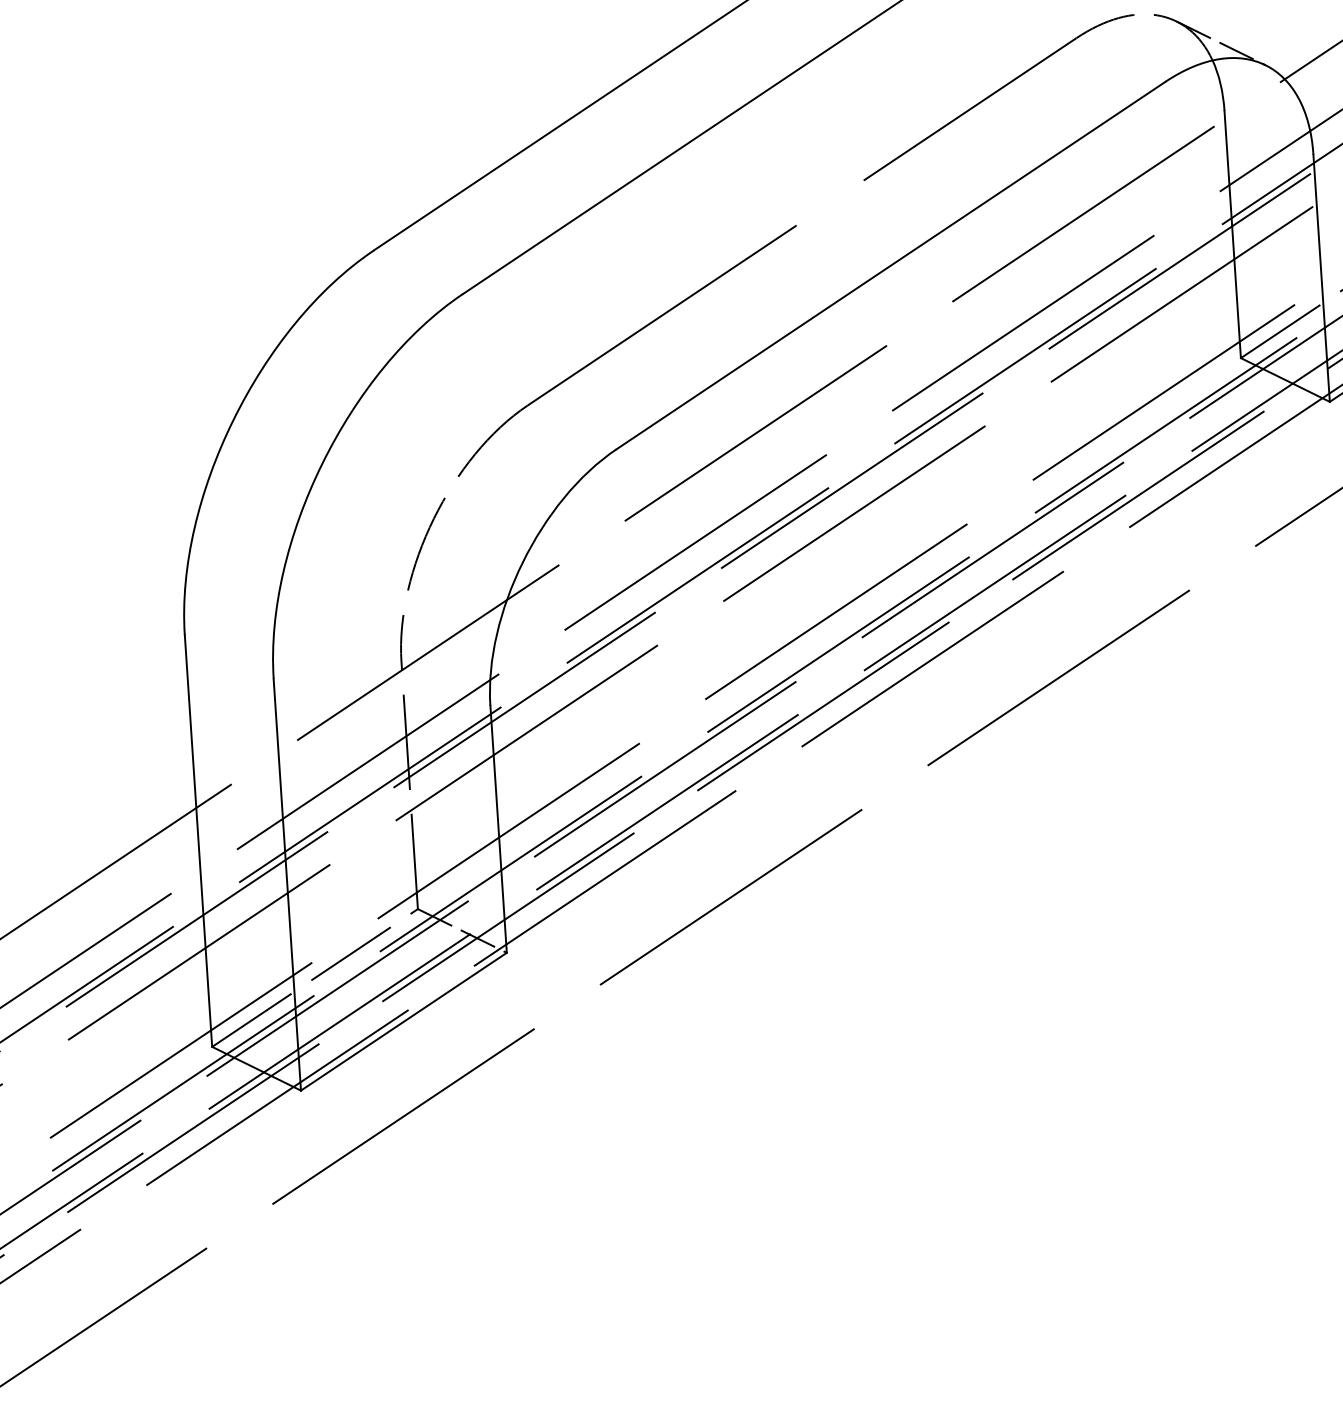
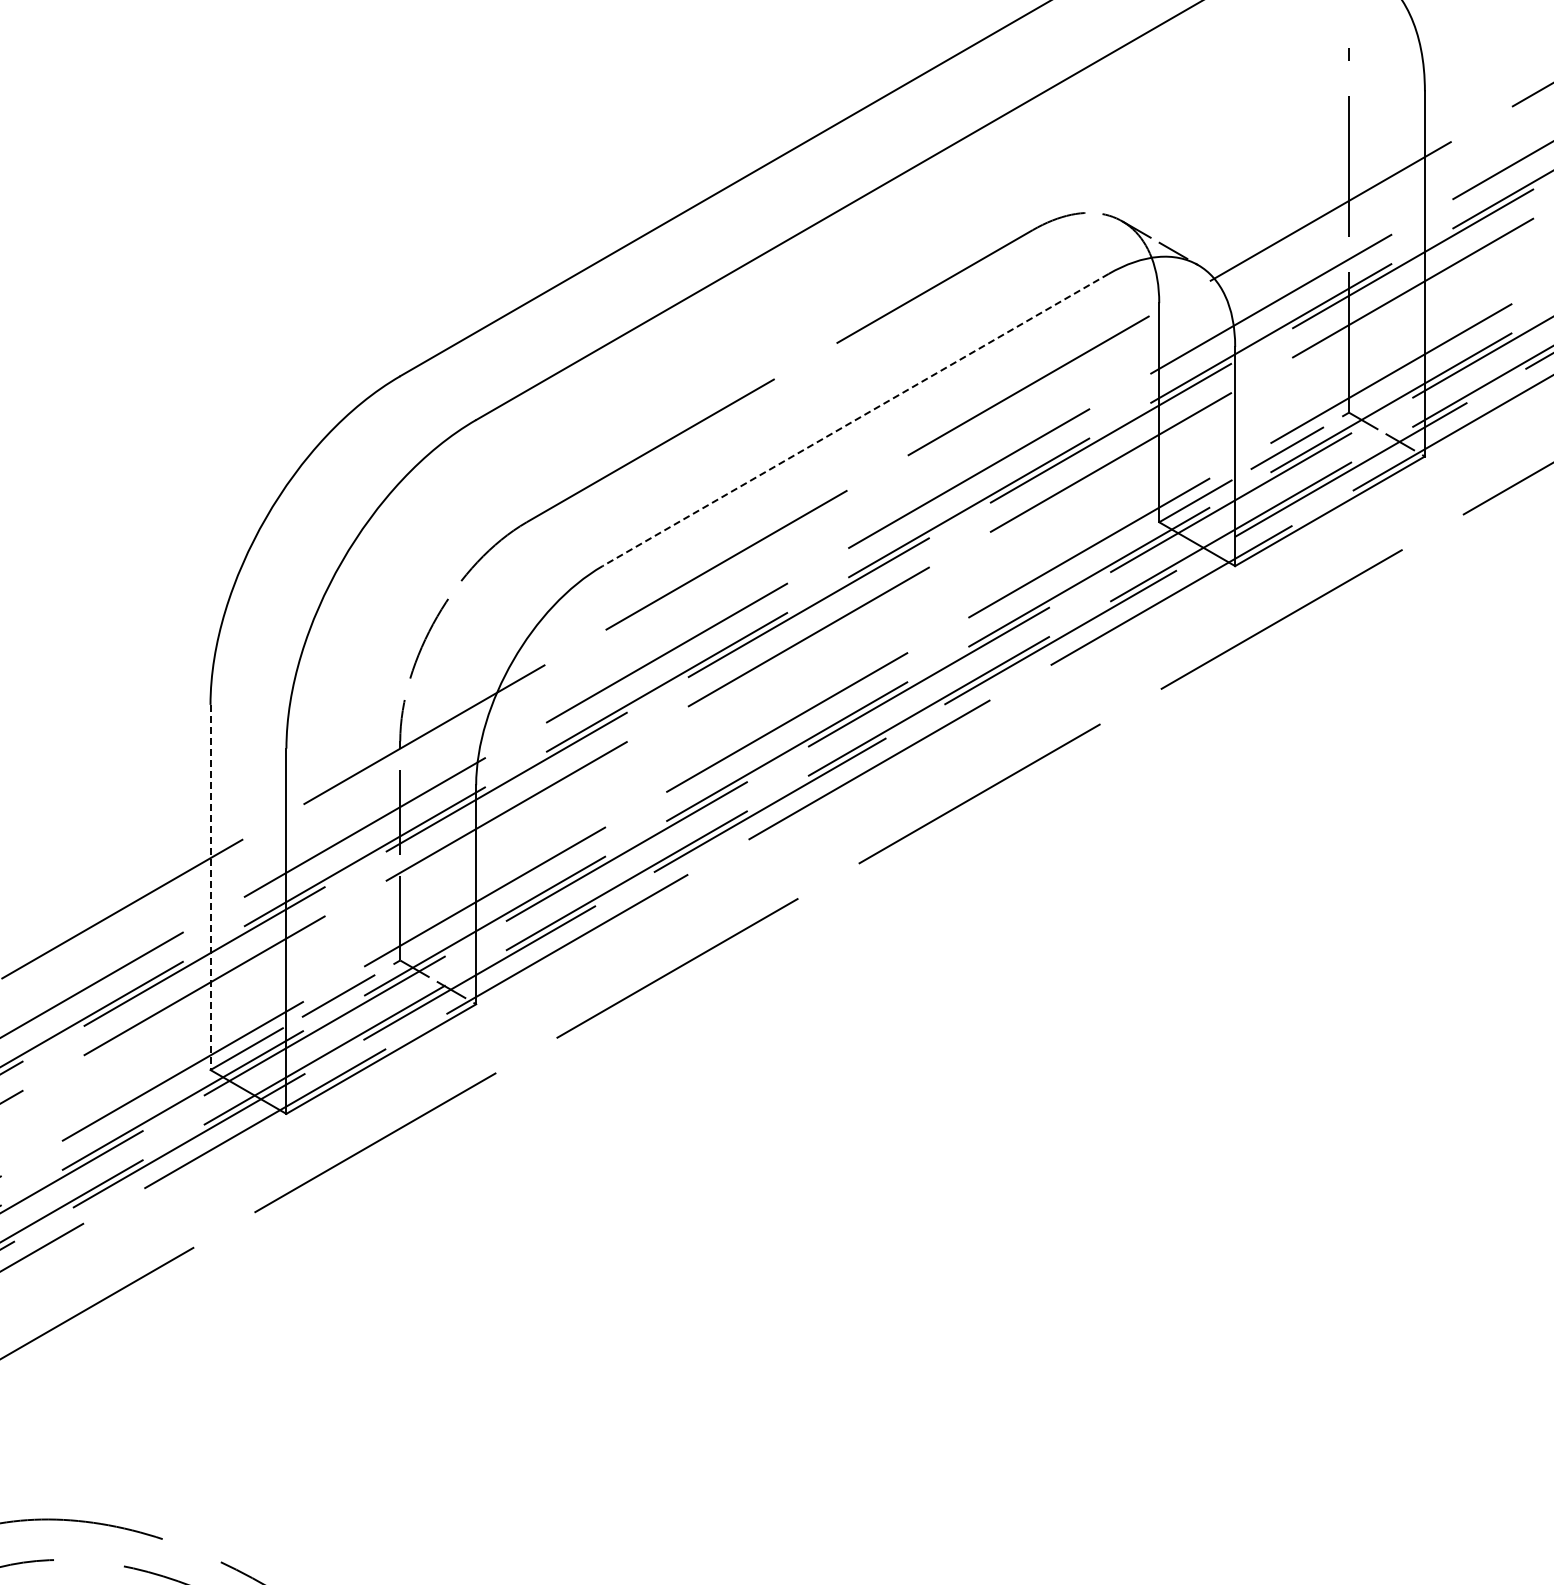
line: (890, 266) -> (855, 420), solid -> dashed
line: (198, 841) -> (210, 887), solid -> dashed

